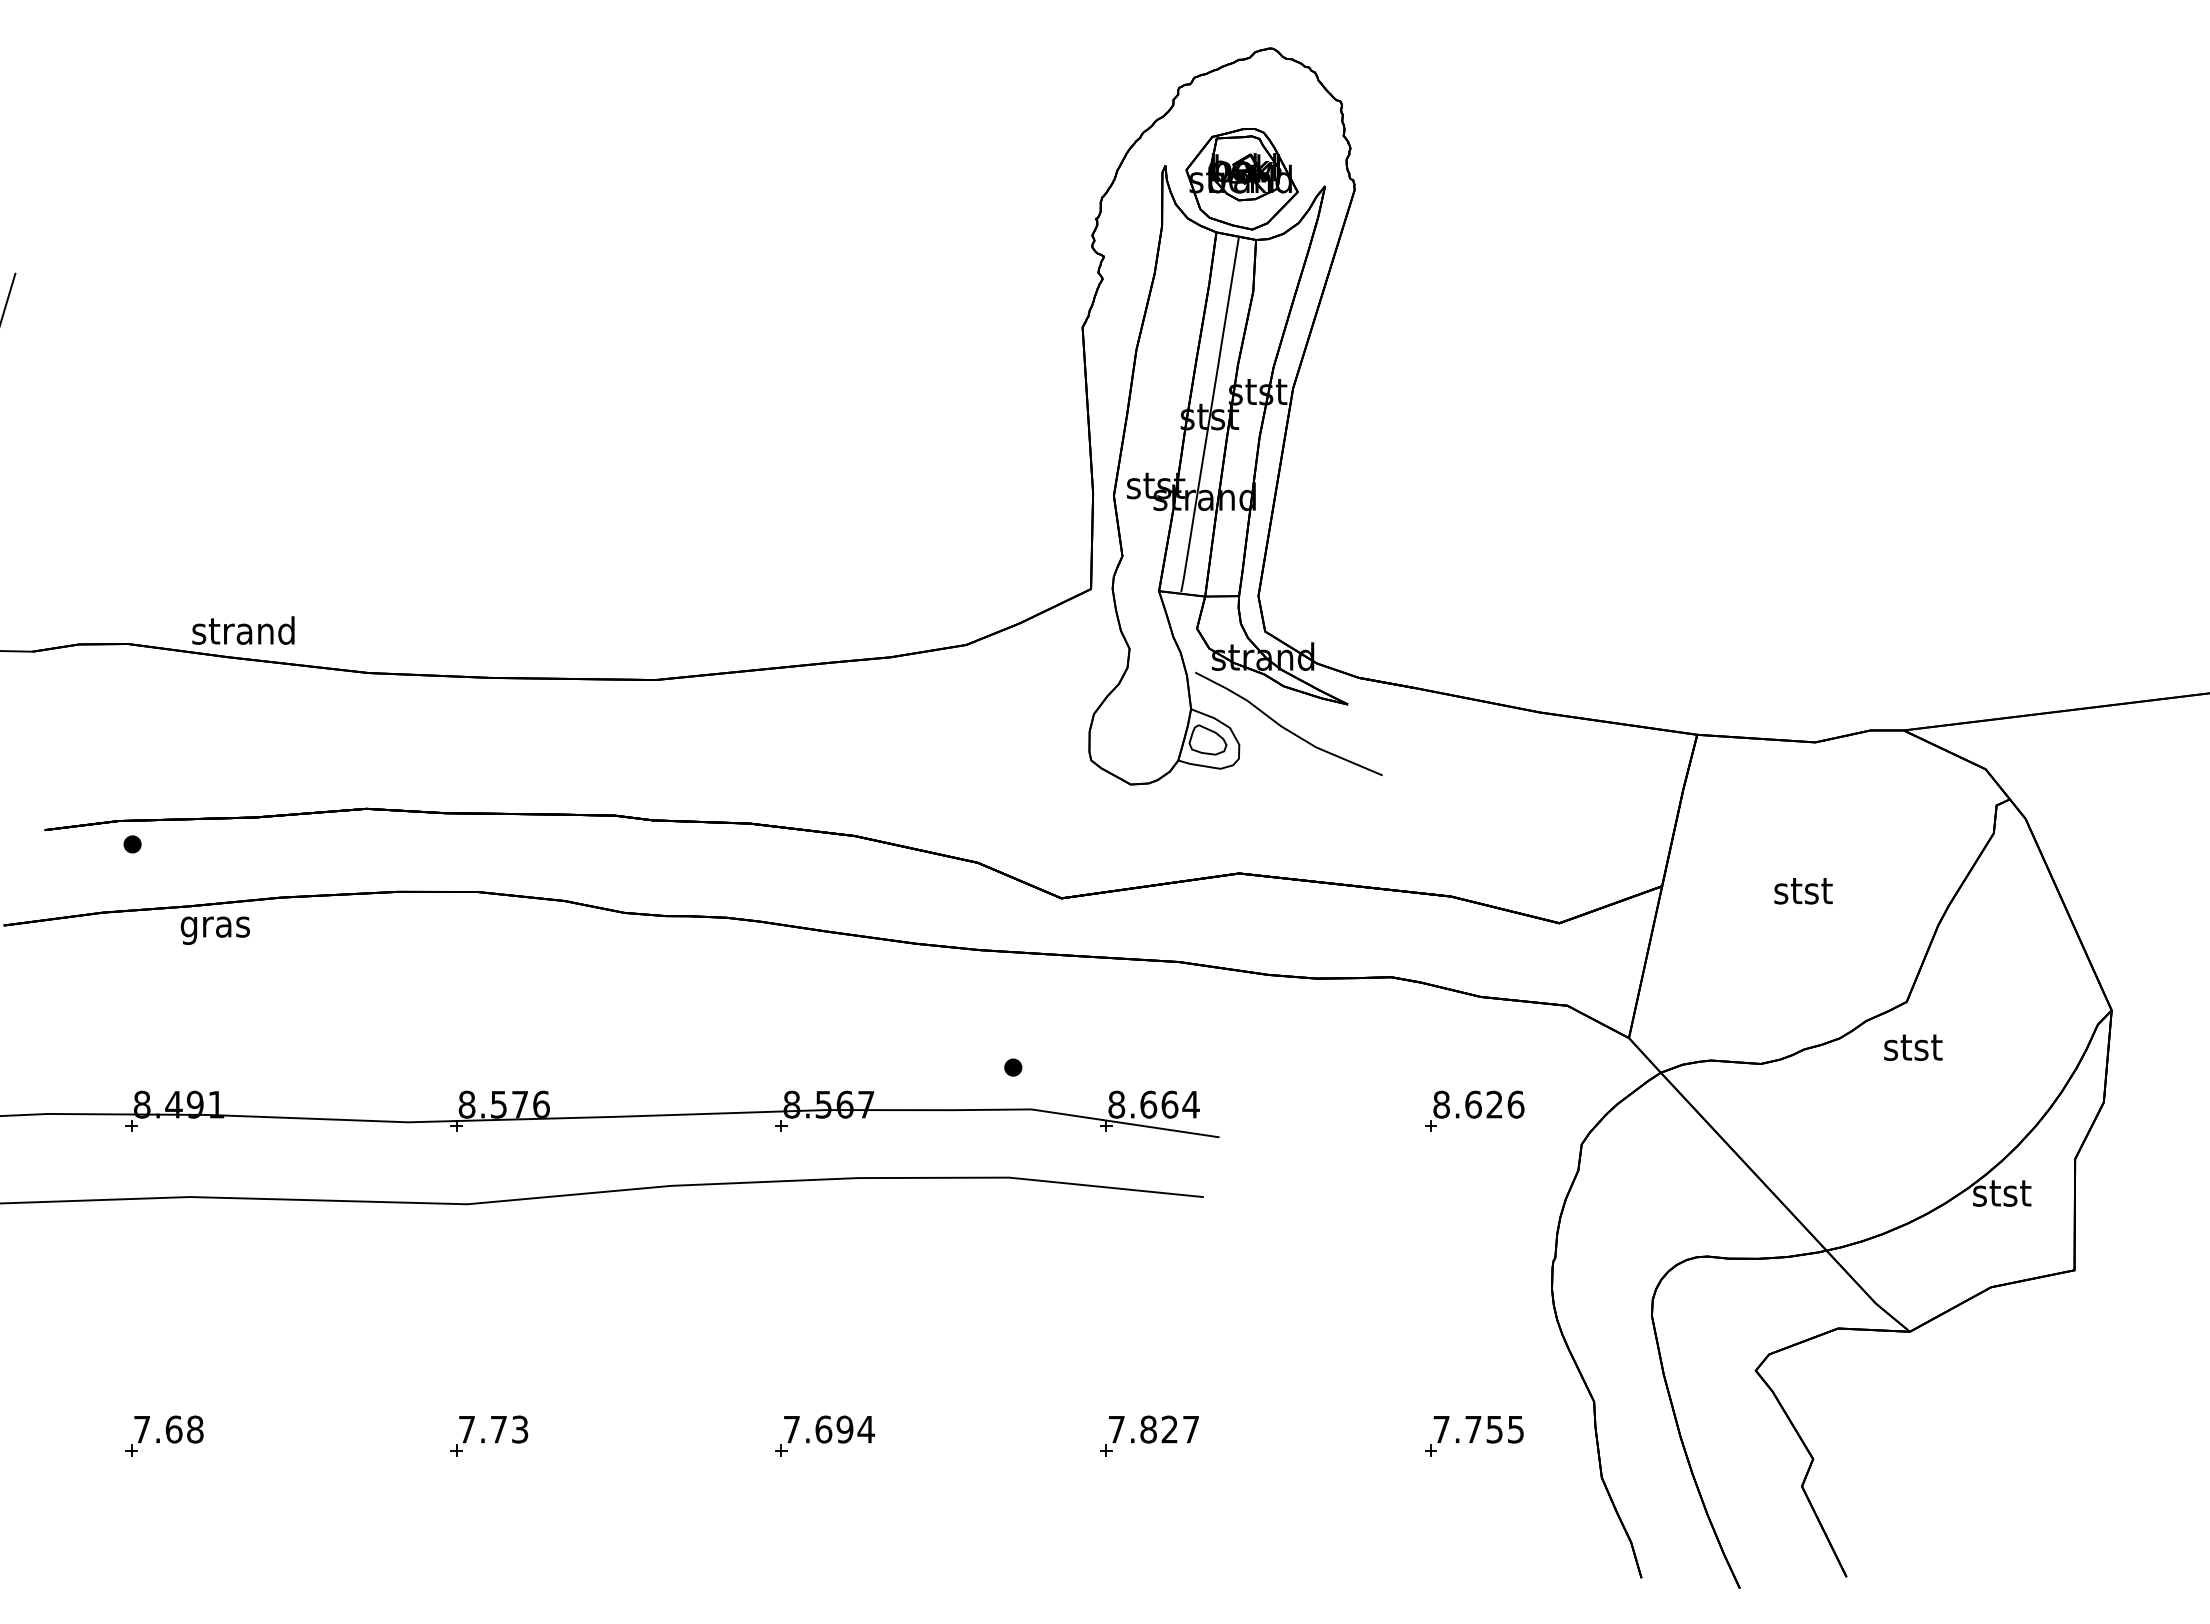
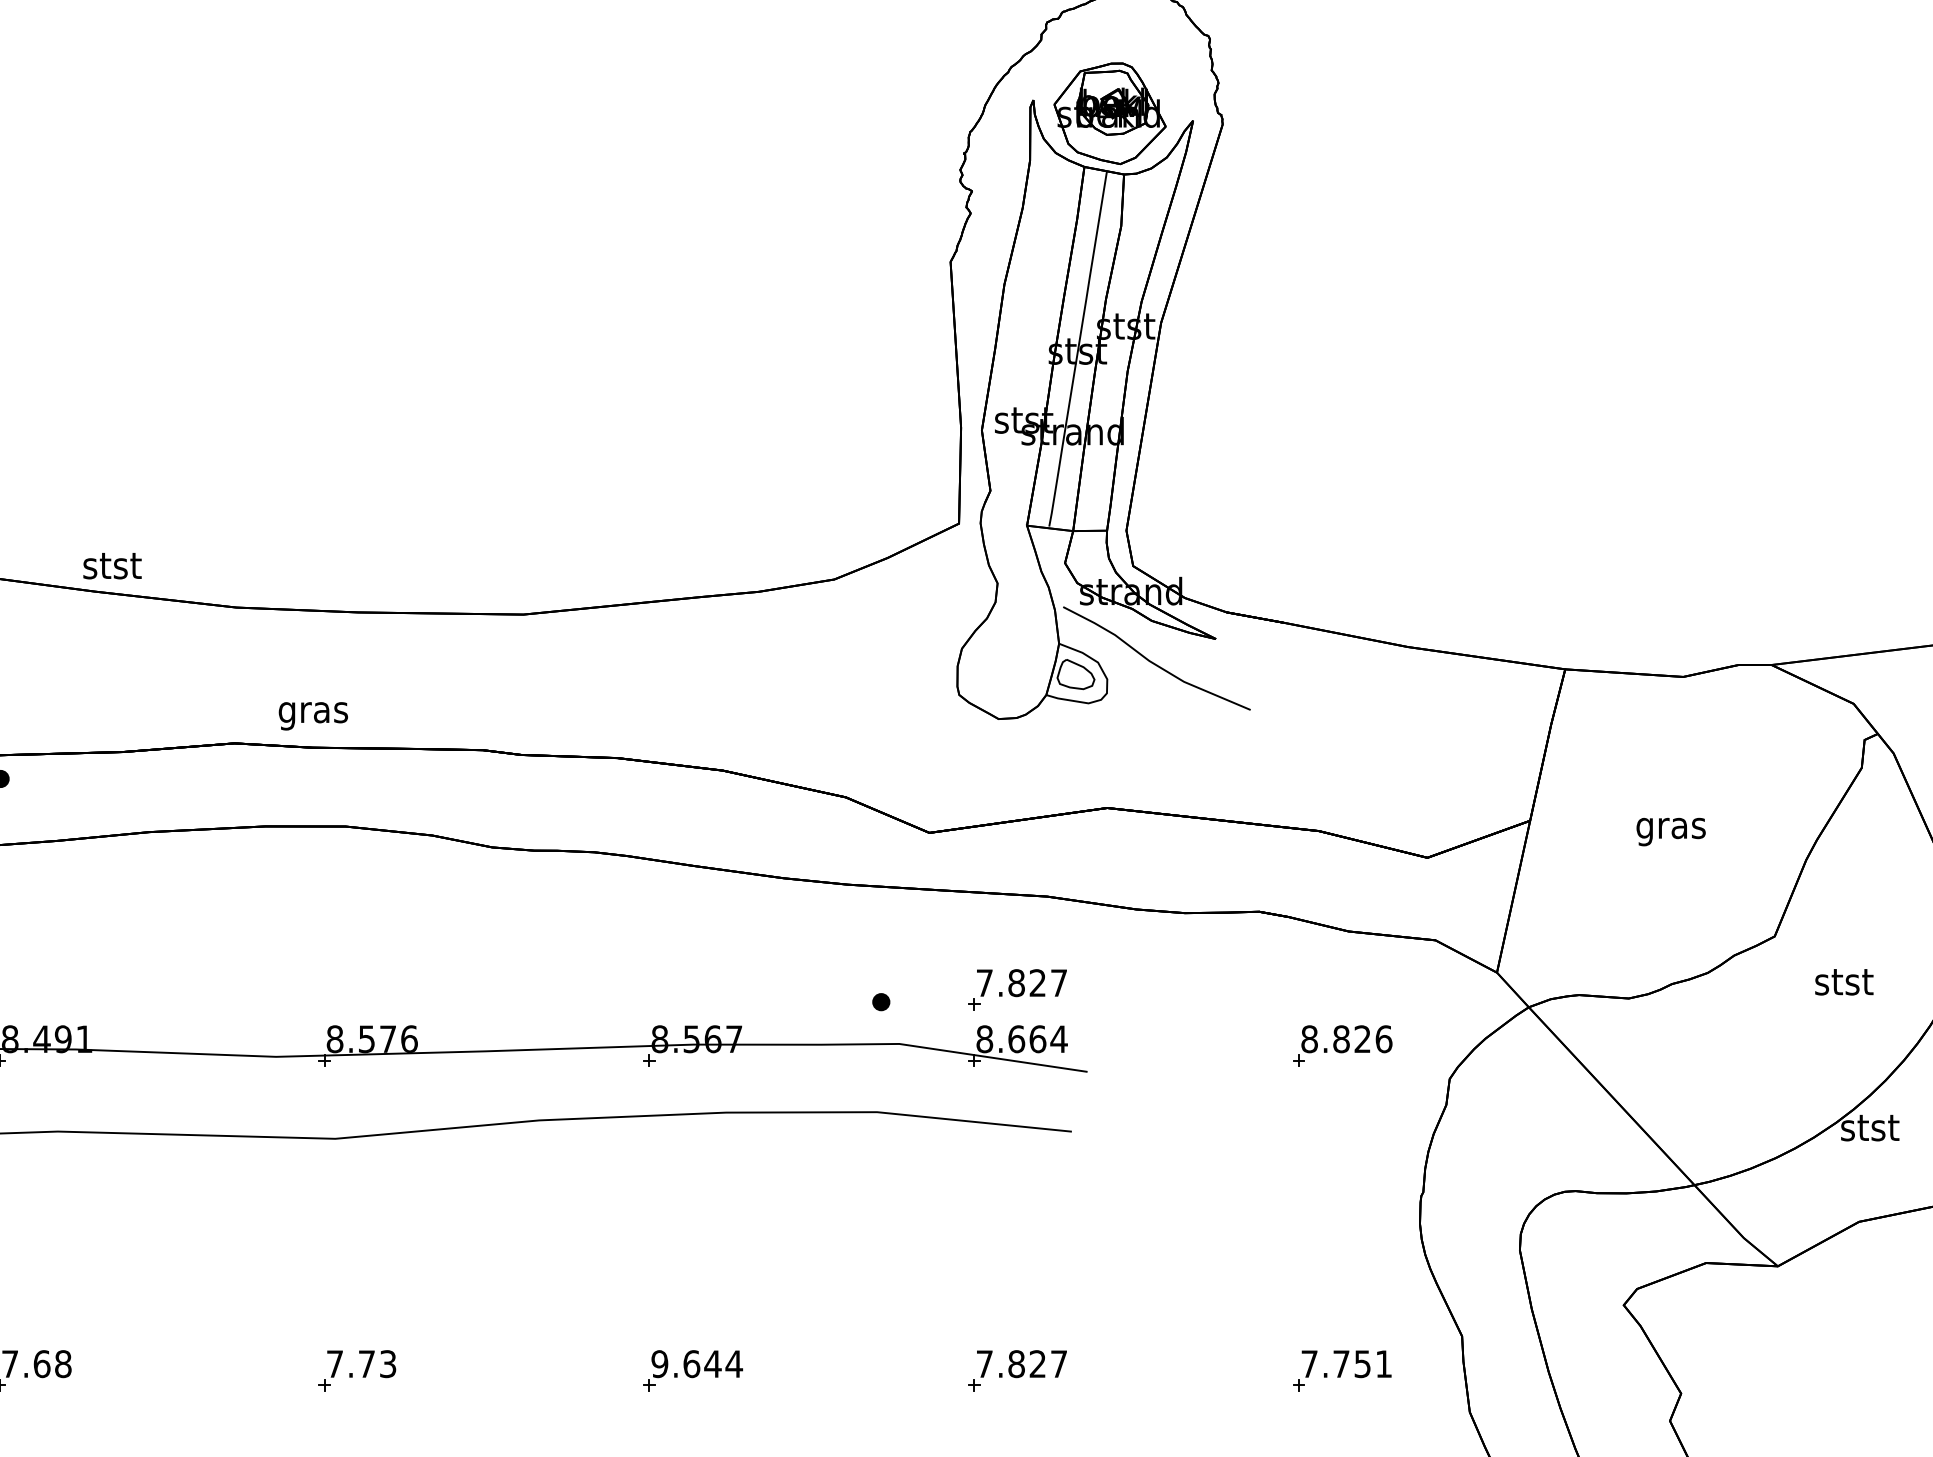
text: (243, 630) -> (111, 565), strand -> stst
text: (1802, 894) -> (1670, 829), stst -> gras
text: (214, 930) -> (312, 716), moved
text: (1913, 1047) -> (1844, 982), moved
part: (1149, 1054) -> (1017, 989), added
text: (1473, 1104) -> (1341, 1039), 8.626 -> 8.826
text: (818, 1429) -> (686, 1364), 7.694 -> 9.644
text: (1515, 1429) -> (1383, 1364), 7.755 -> 7.751

